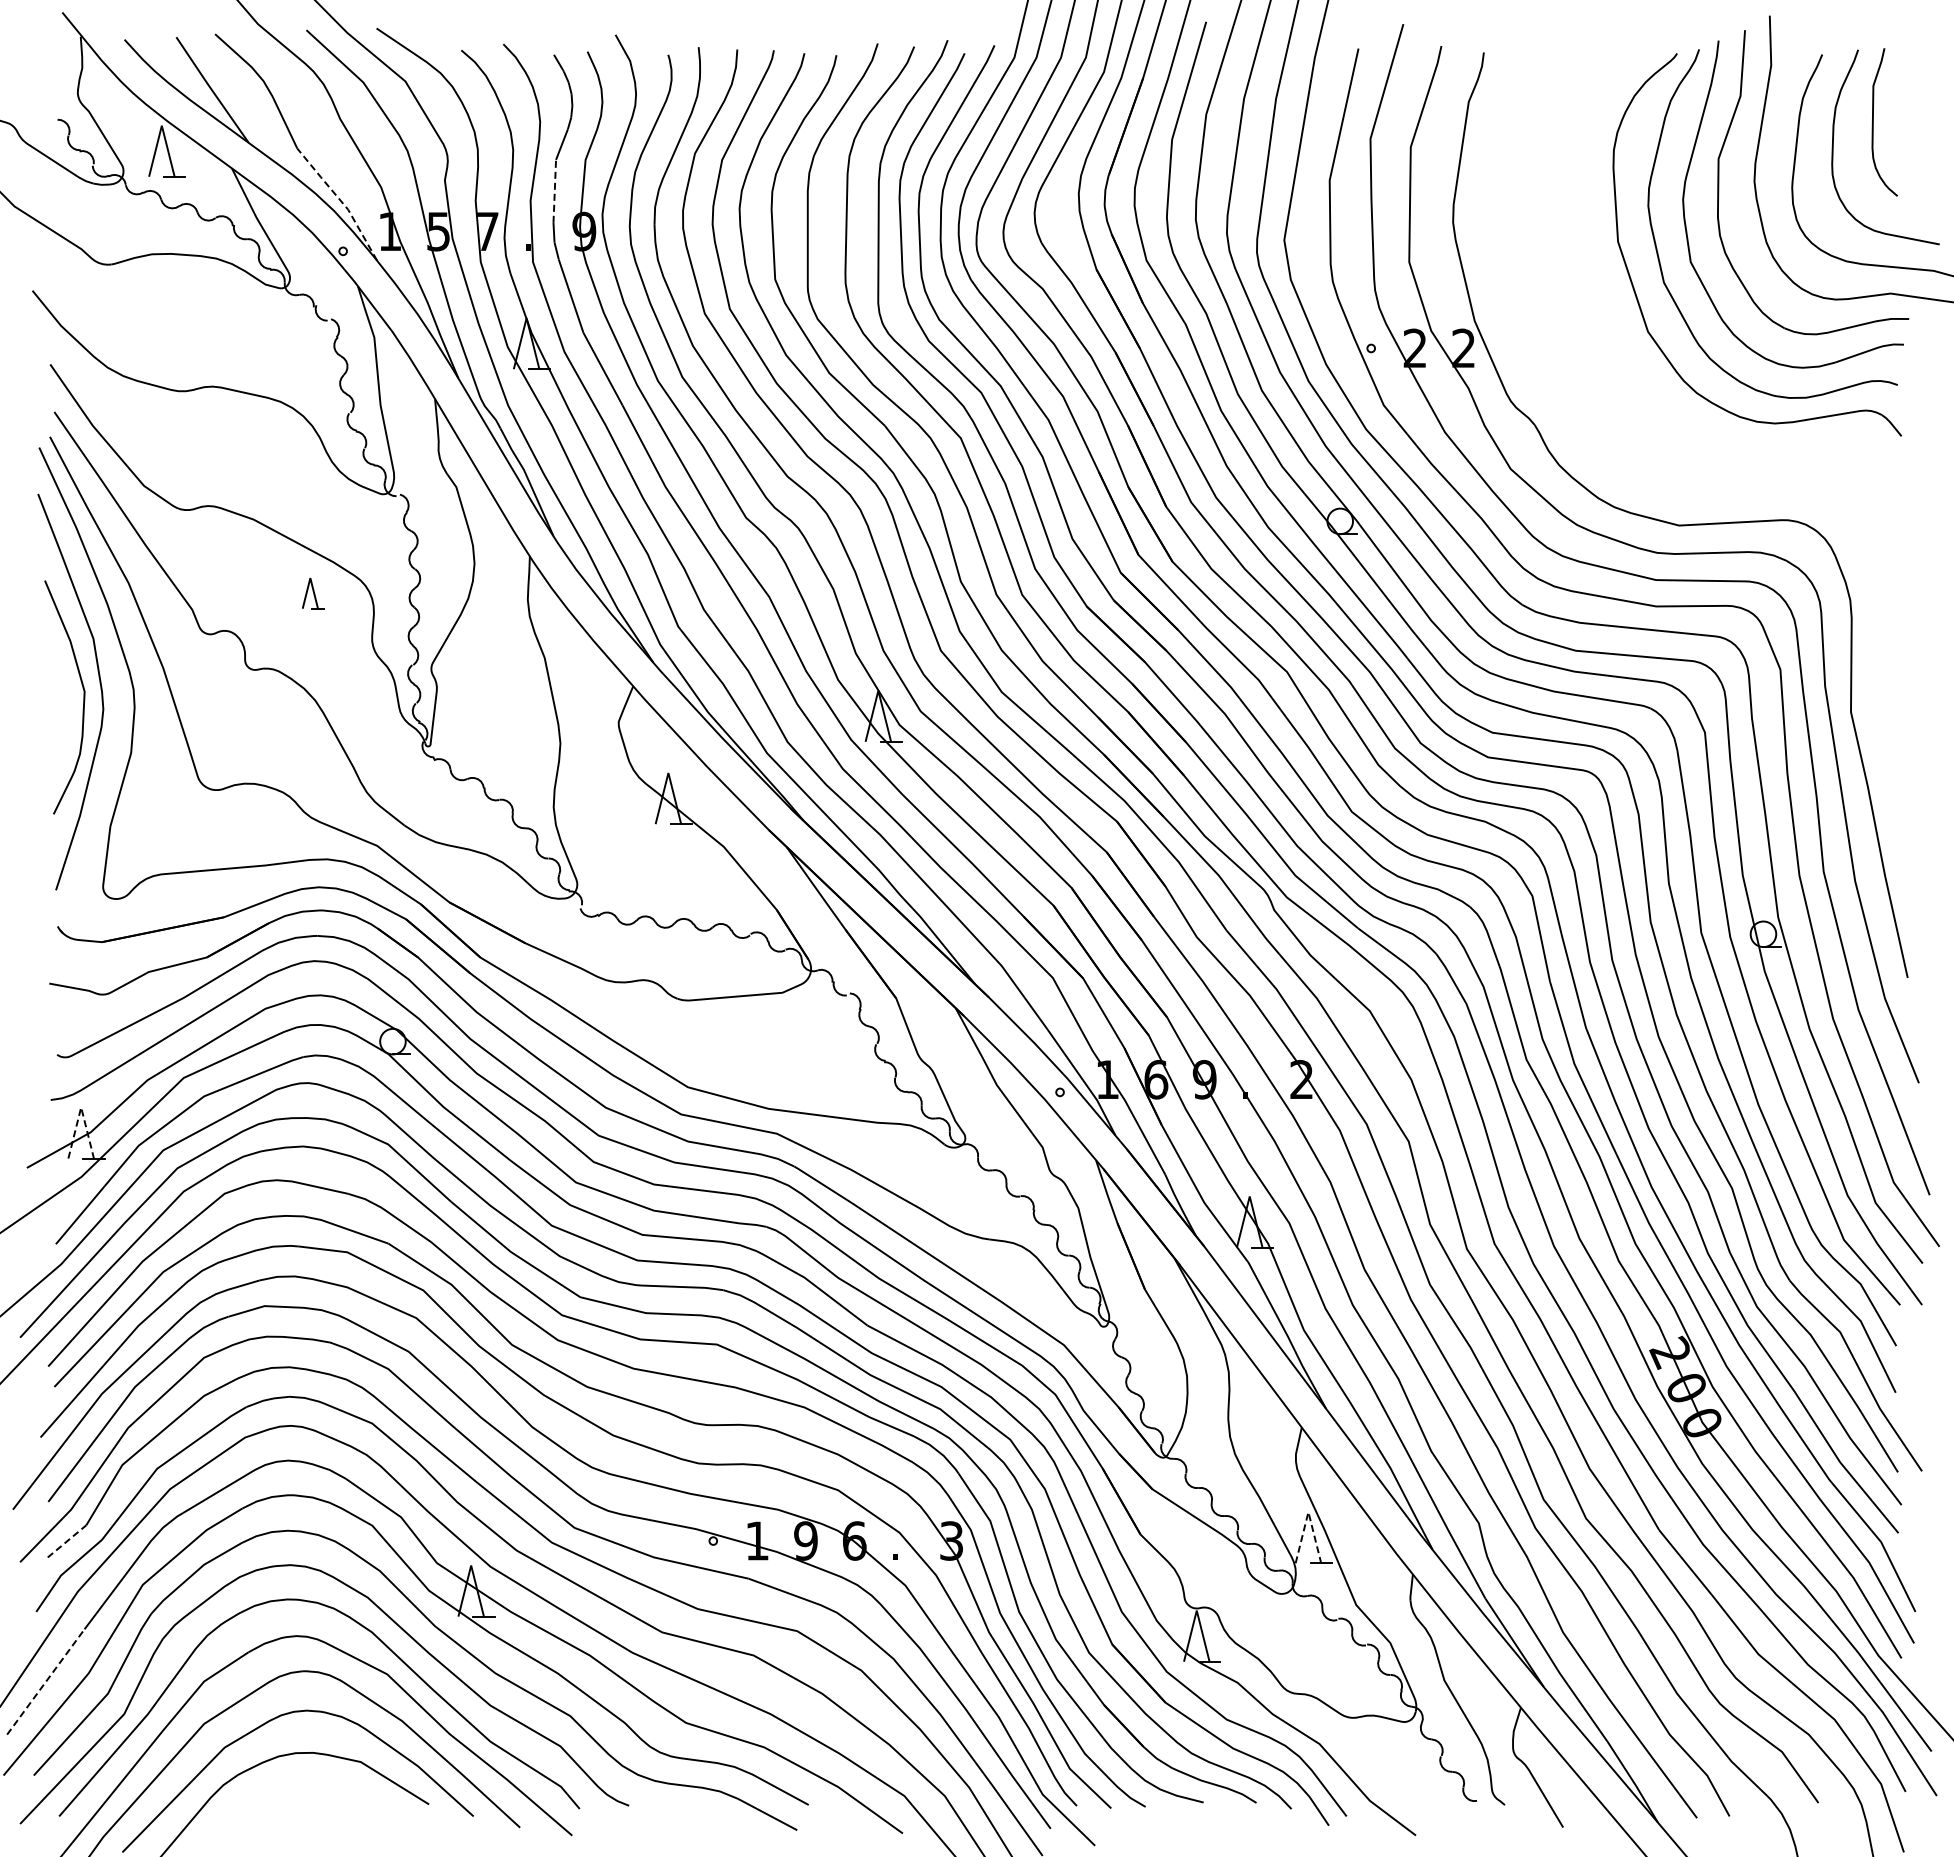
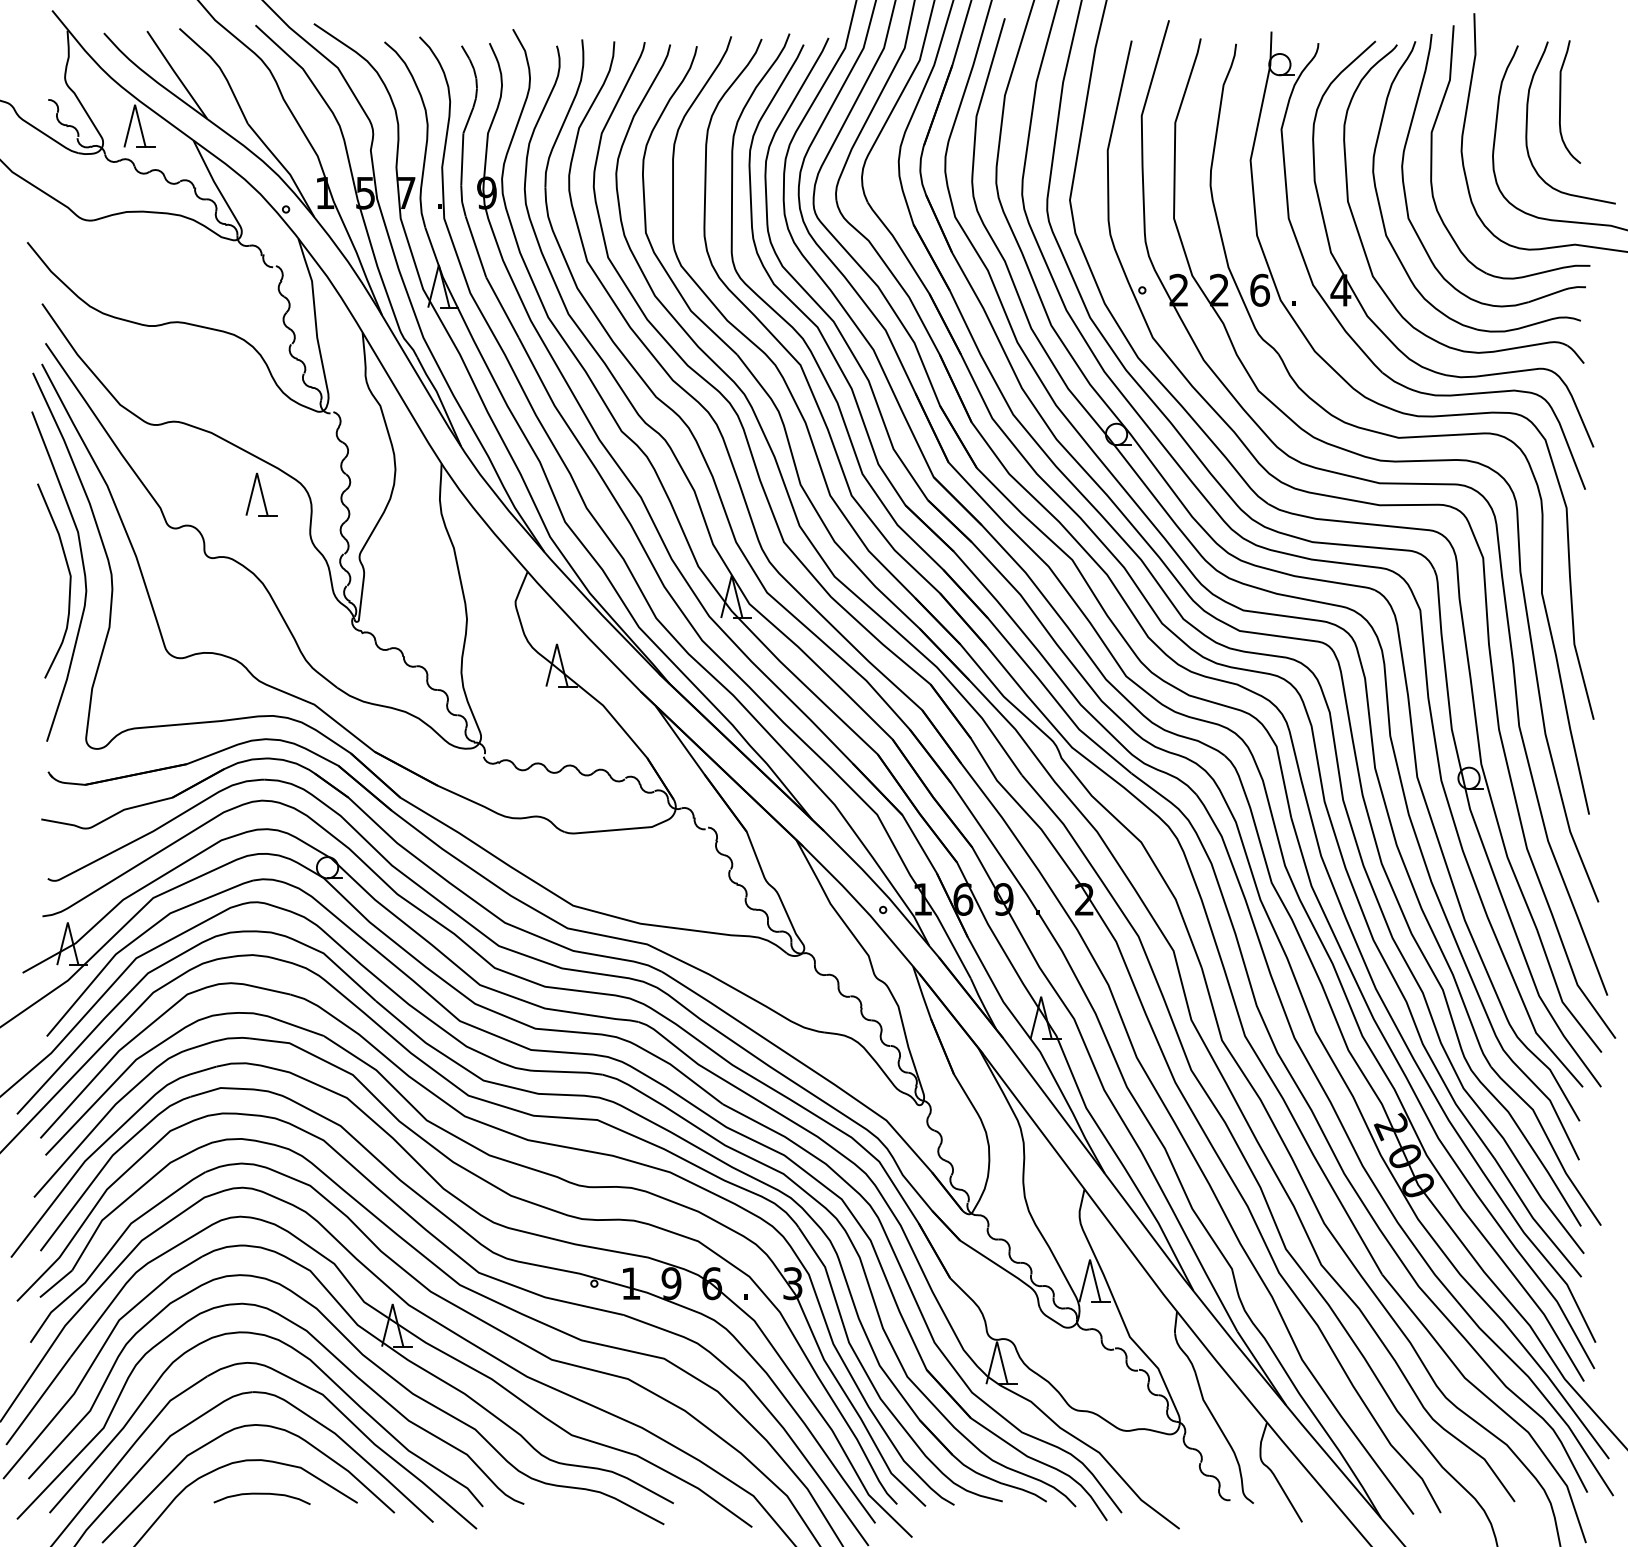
line: (554, 190) -> (462, 158), dashed -> solid
line: (341, 201) -> (284, 167), dashed -> solid
part: (1709, 442) -> (1424, 368), added
part: (313, 593) -> (261, 494), size x1.67
line: (81, 1107) -> (68, 922), dashed -> solid
line: (1308, 1512) -> (1090, 1259), dashed -> solid
line: (67, 1541) -> (56, 1284), dashed -> solid
line: (46, 1681) -> (38, 1400), dashed -> solid
curve: (314, 1794) -> (262, 1494), added

